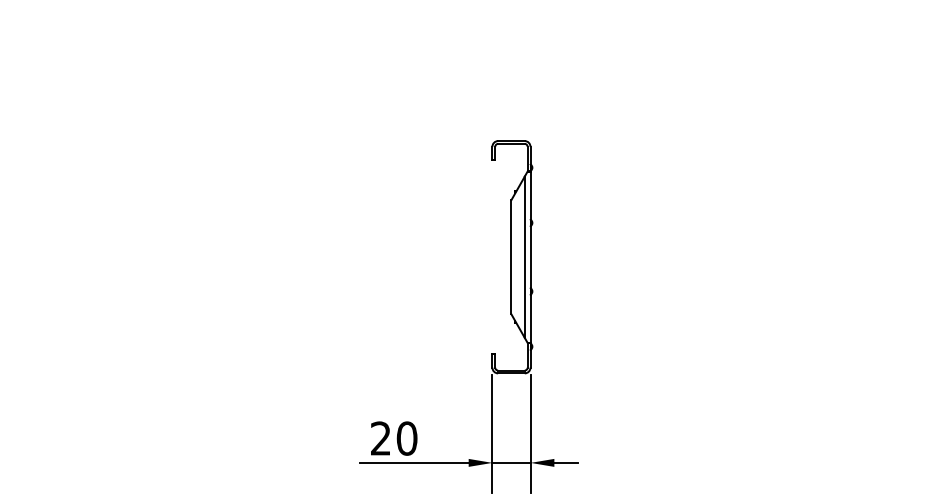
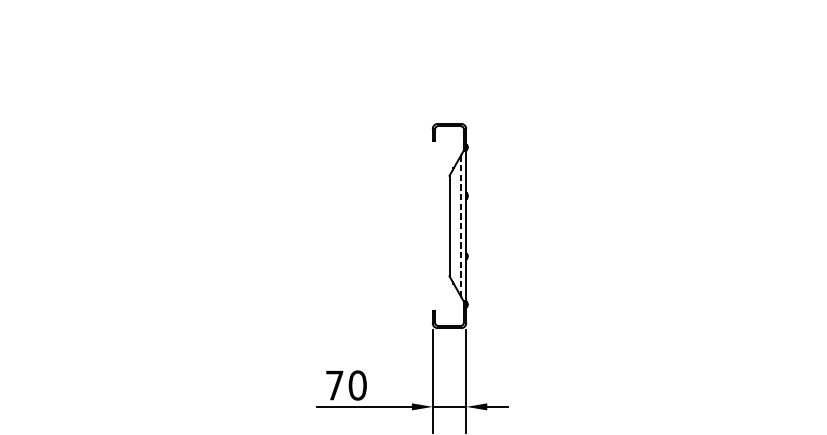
line: (524, 257) -> (460, 226), solid -> dashed
text: (380, 438) -> (334, 385), 20 -> 70

